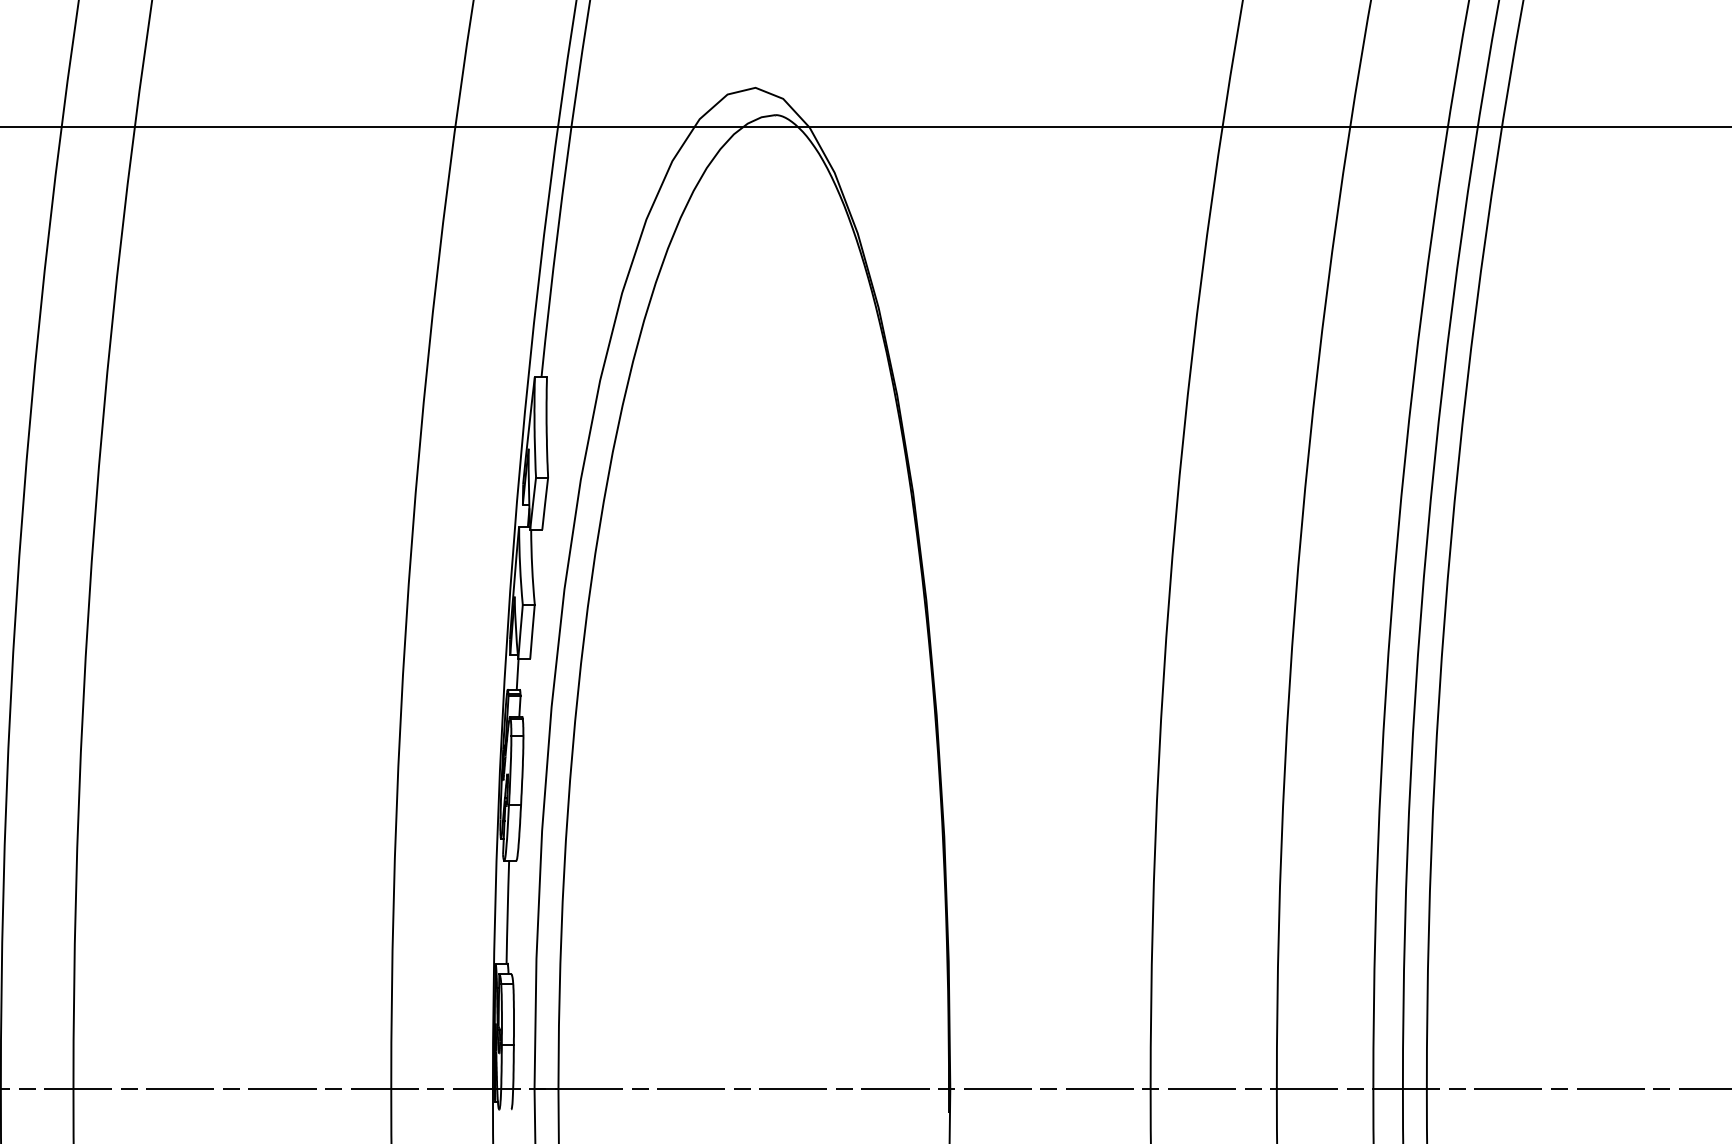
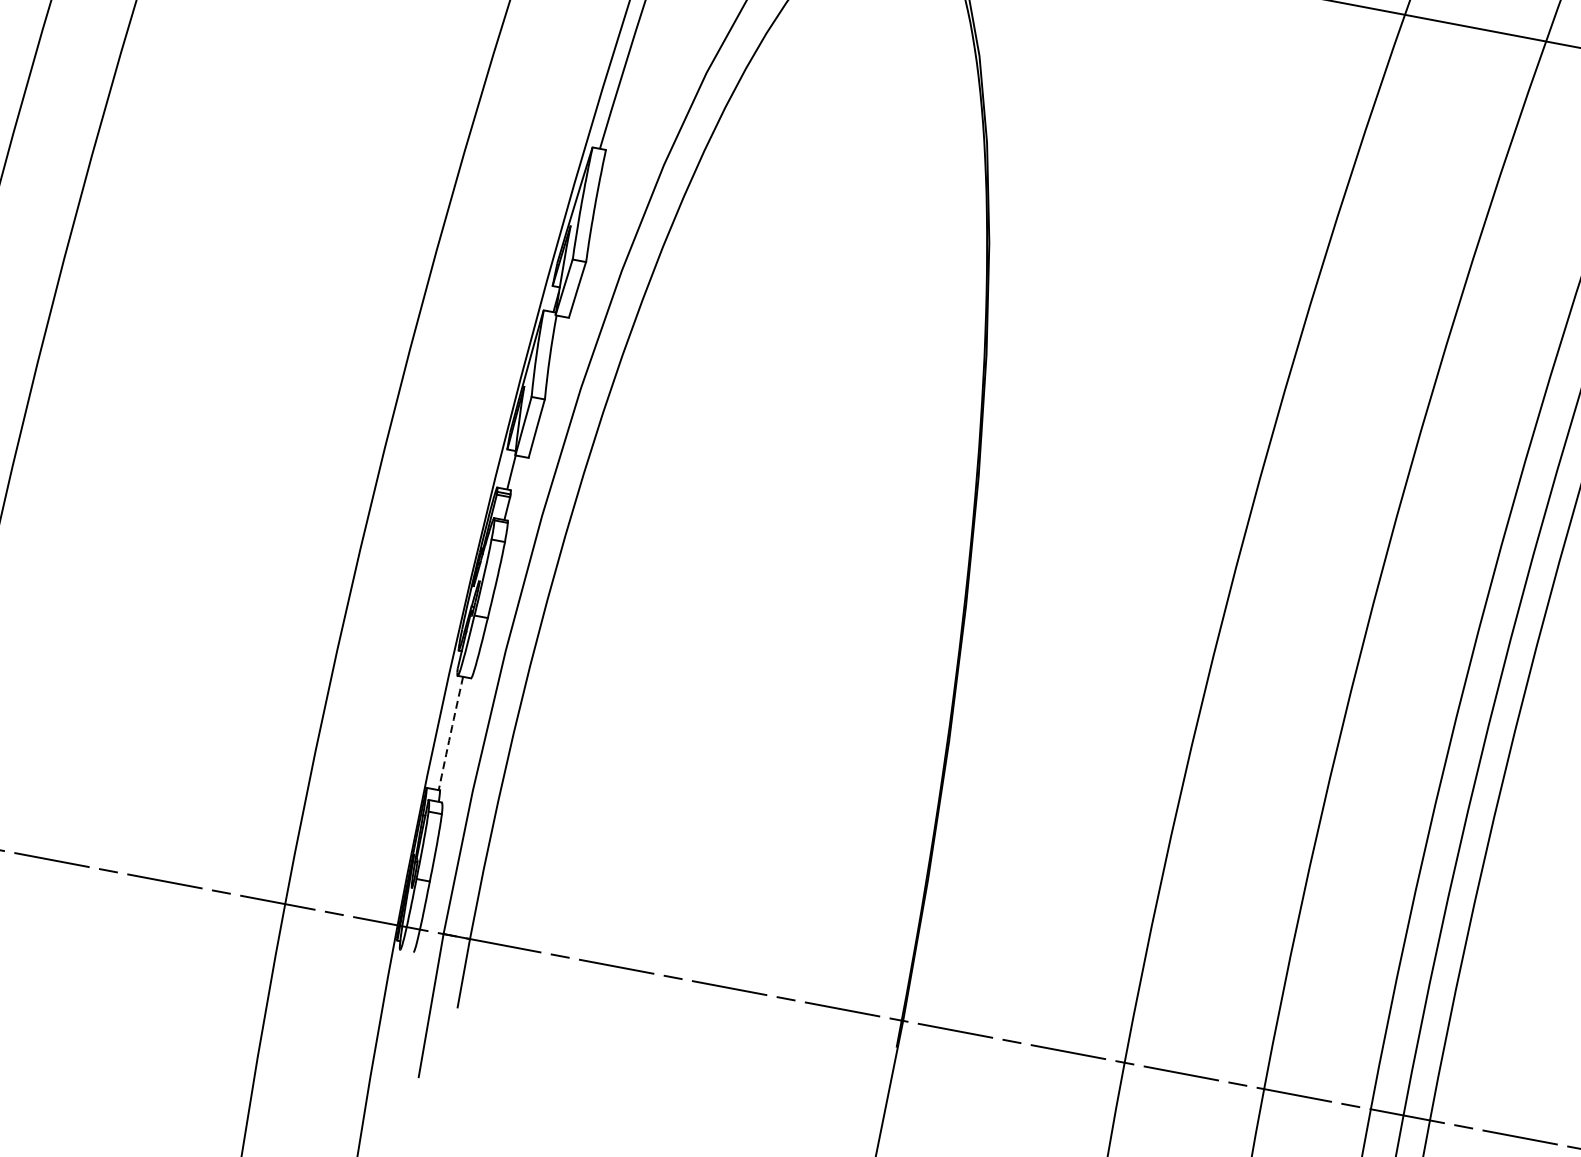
arc: (507, 912) -> (450, 733), solid -> dashed

